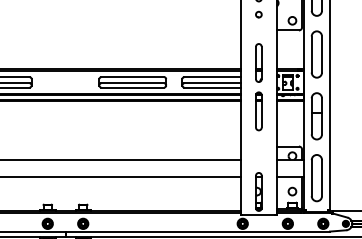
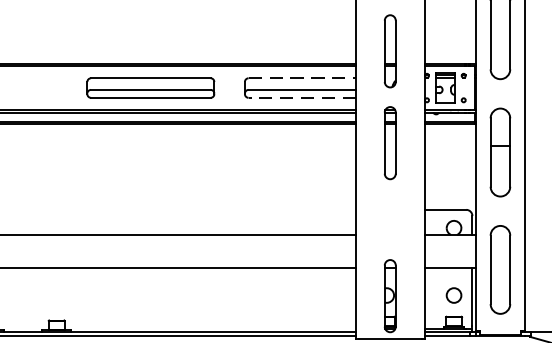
line: (213, 77) -> (304, 78), solid -> dashed
line: (212, 87) -> (302, 97), solid -> dashed

